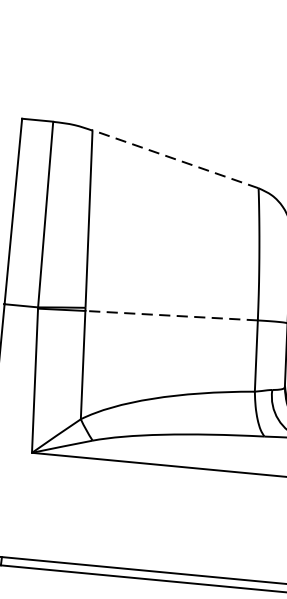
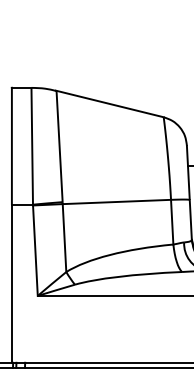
line: (174, 158) -> (109, 103), dashed -> solid
line: (170, 316) -> (116, 202), dashed -> solid

